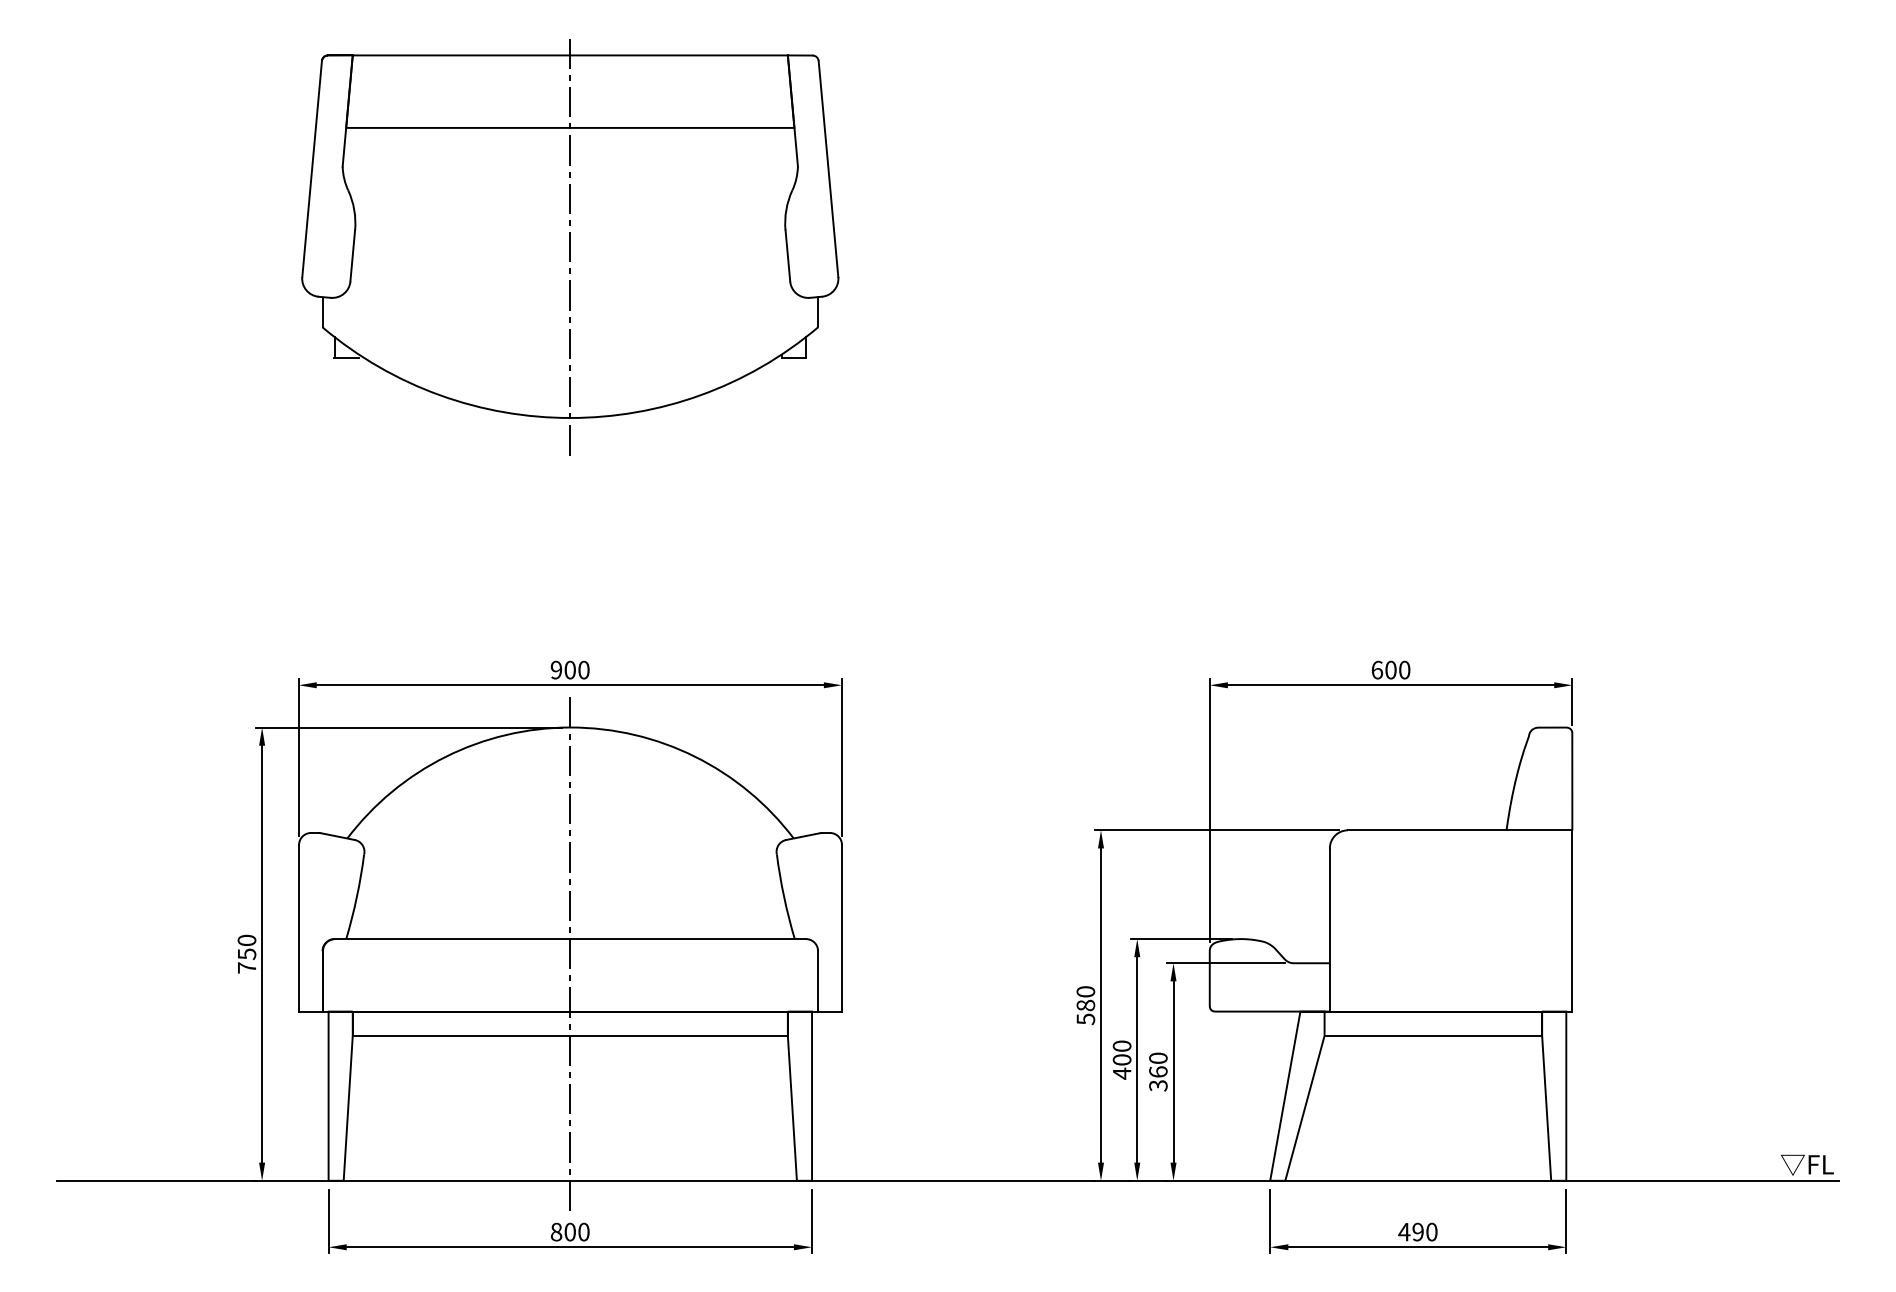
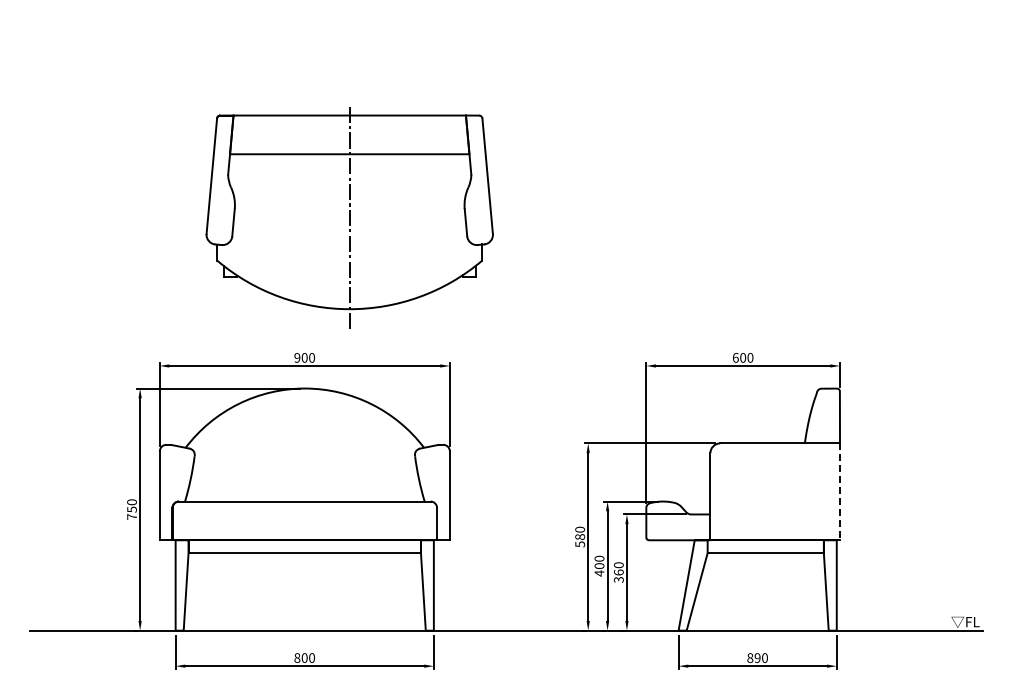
part: (569, 246) -> (349, 217), moved
line: (1573, 922) -> (840, 492), solid -> dashed
line: (569, 953) -> (304, 509), removed
text: (1404, 1232) -> (750, 658), 490 -> 890

